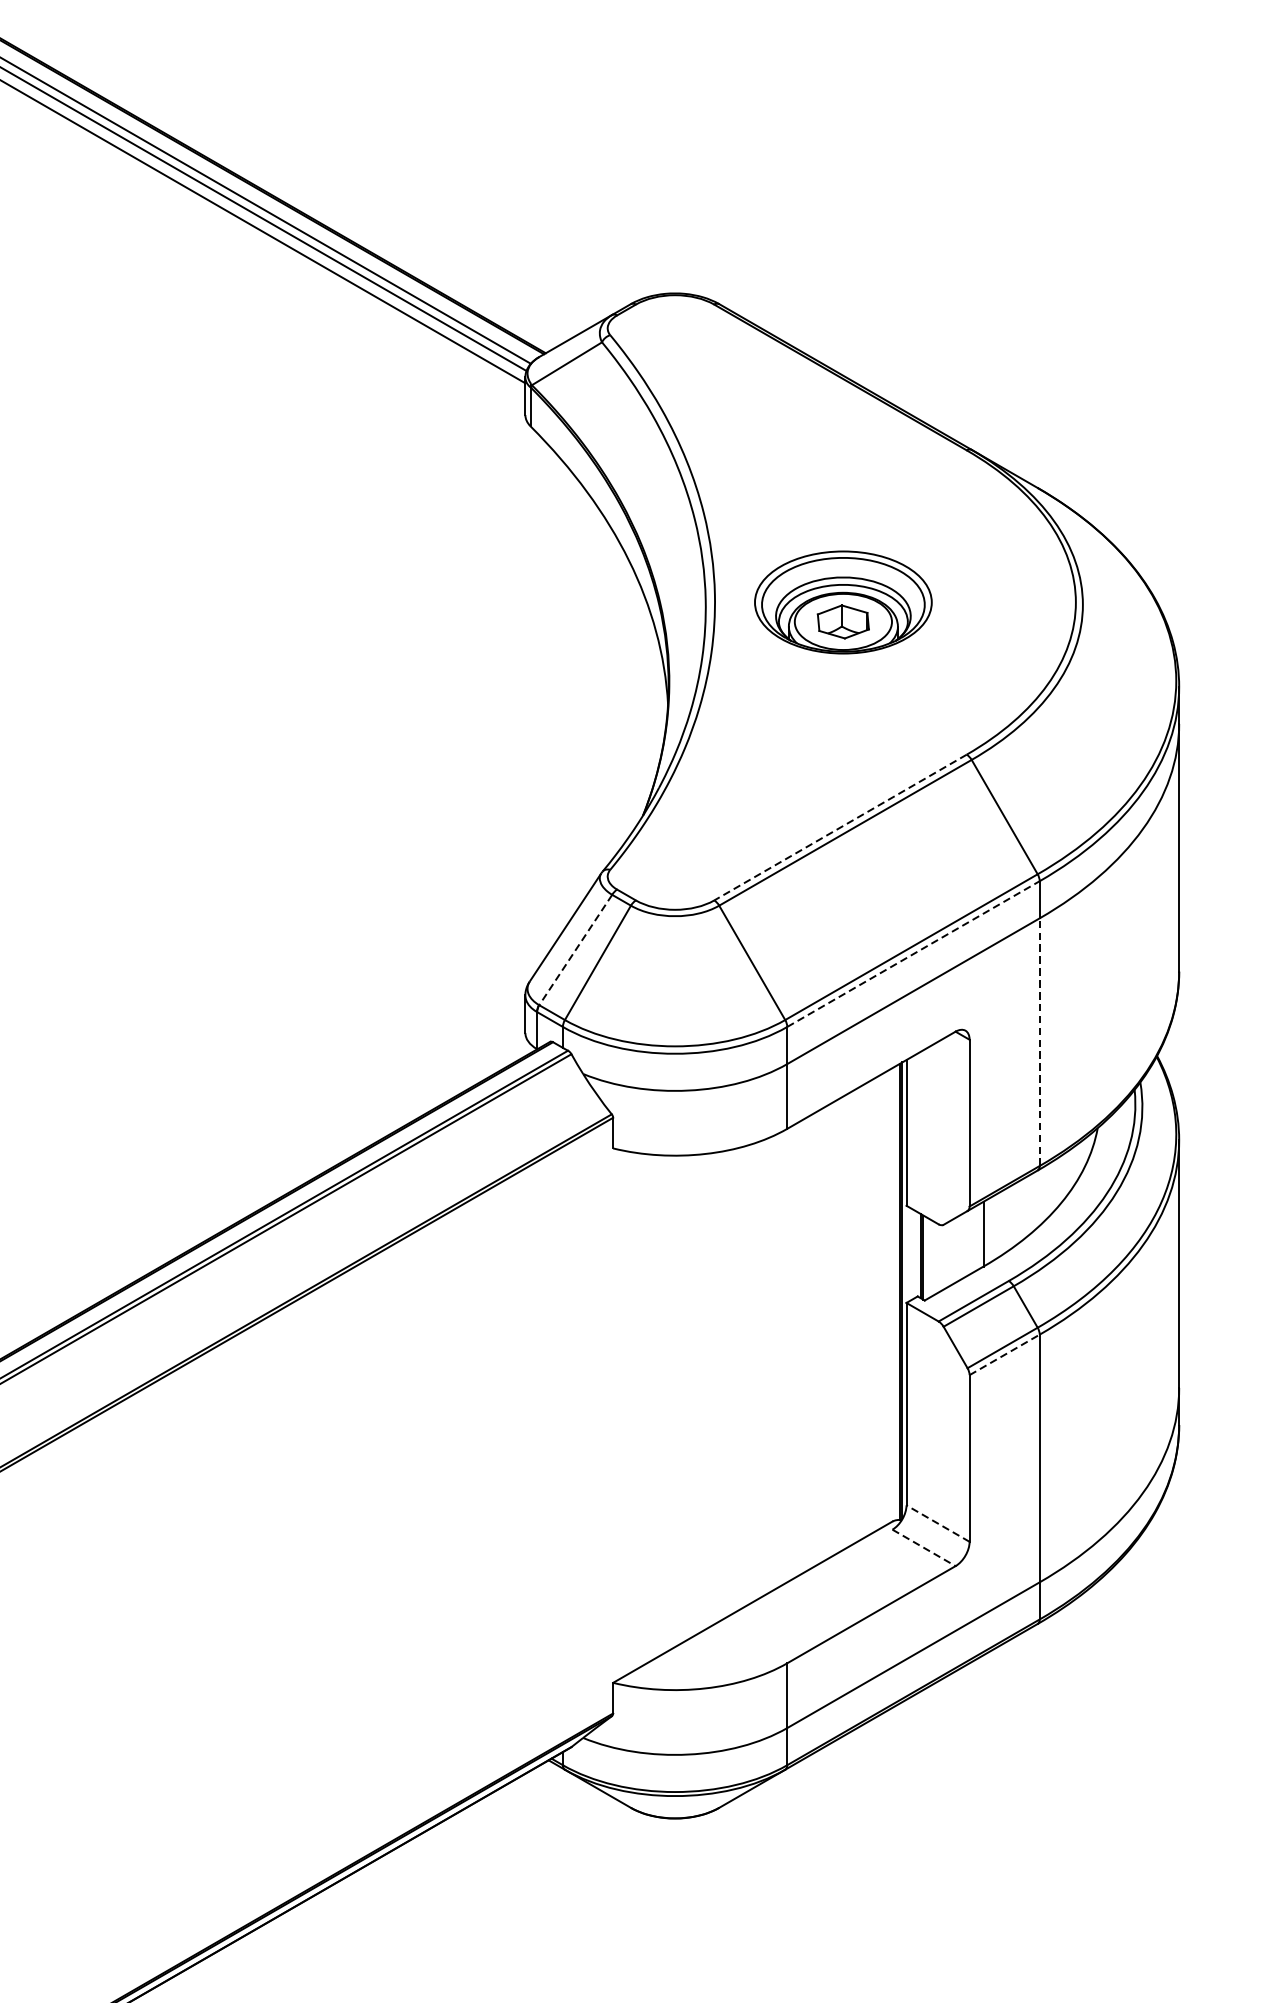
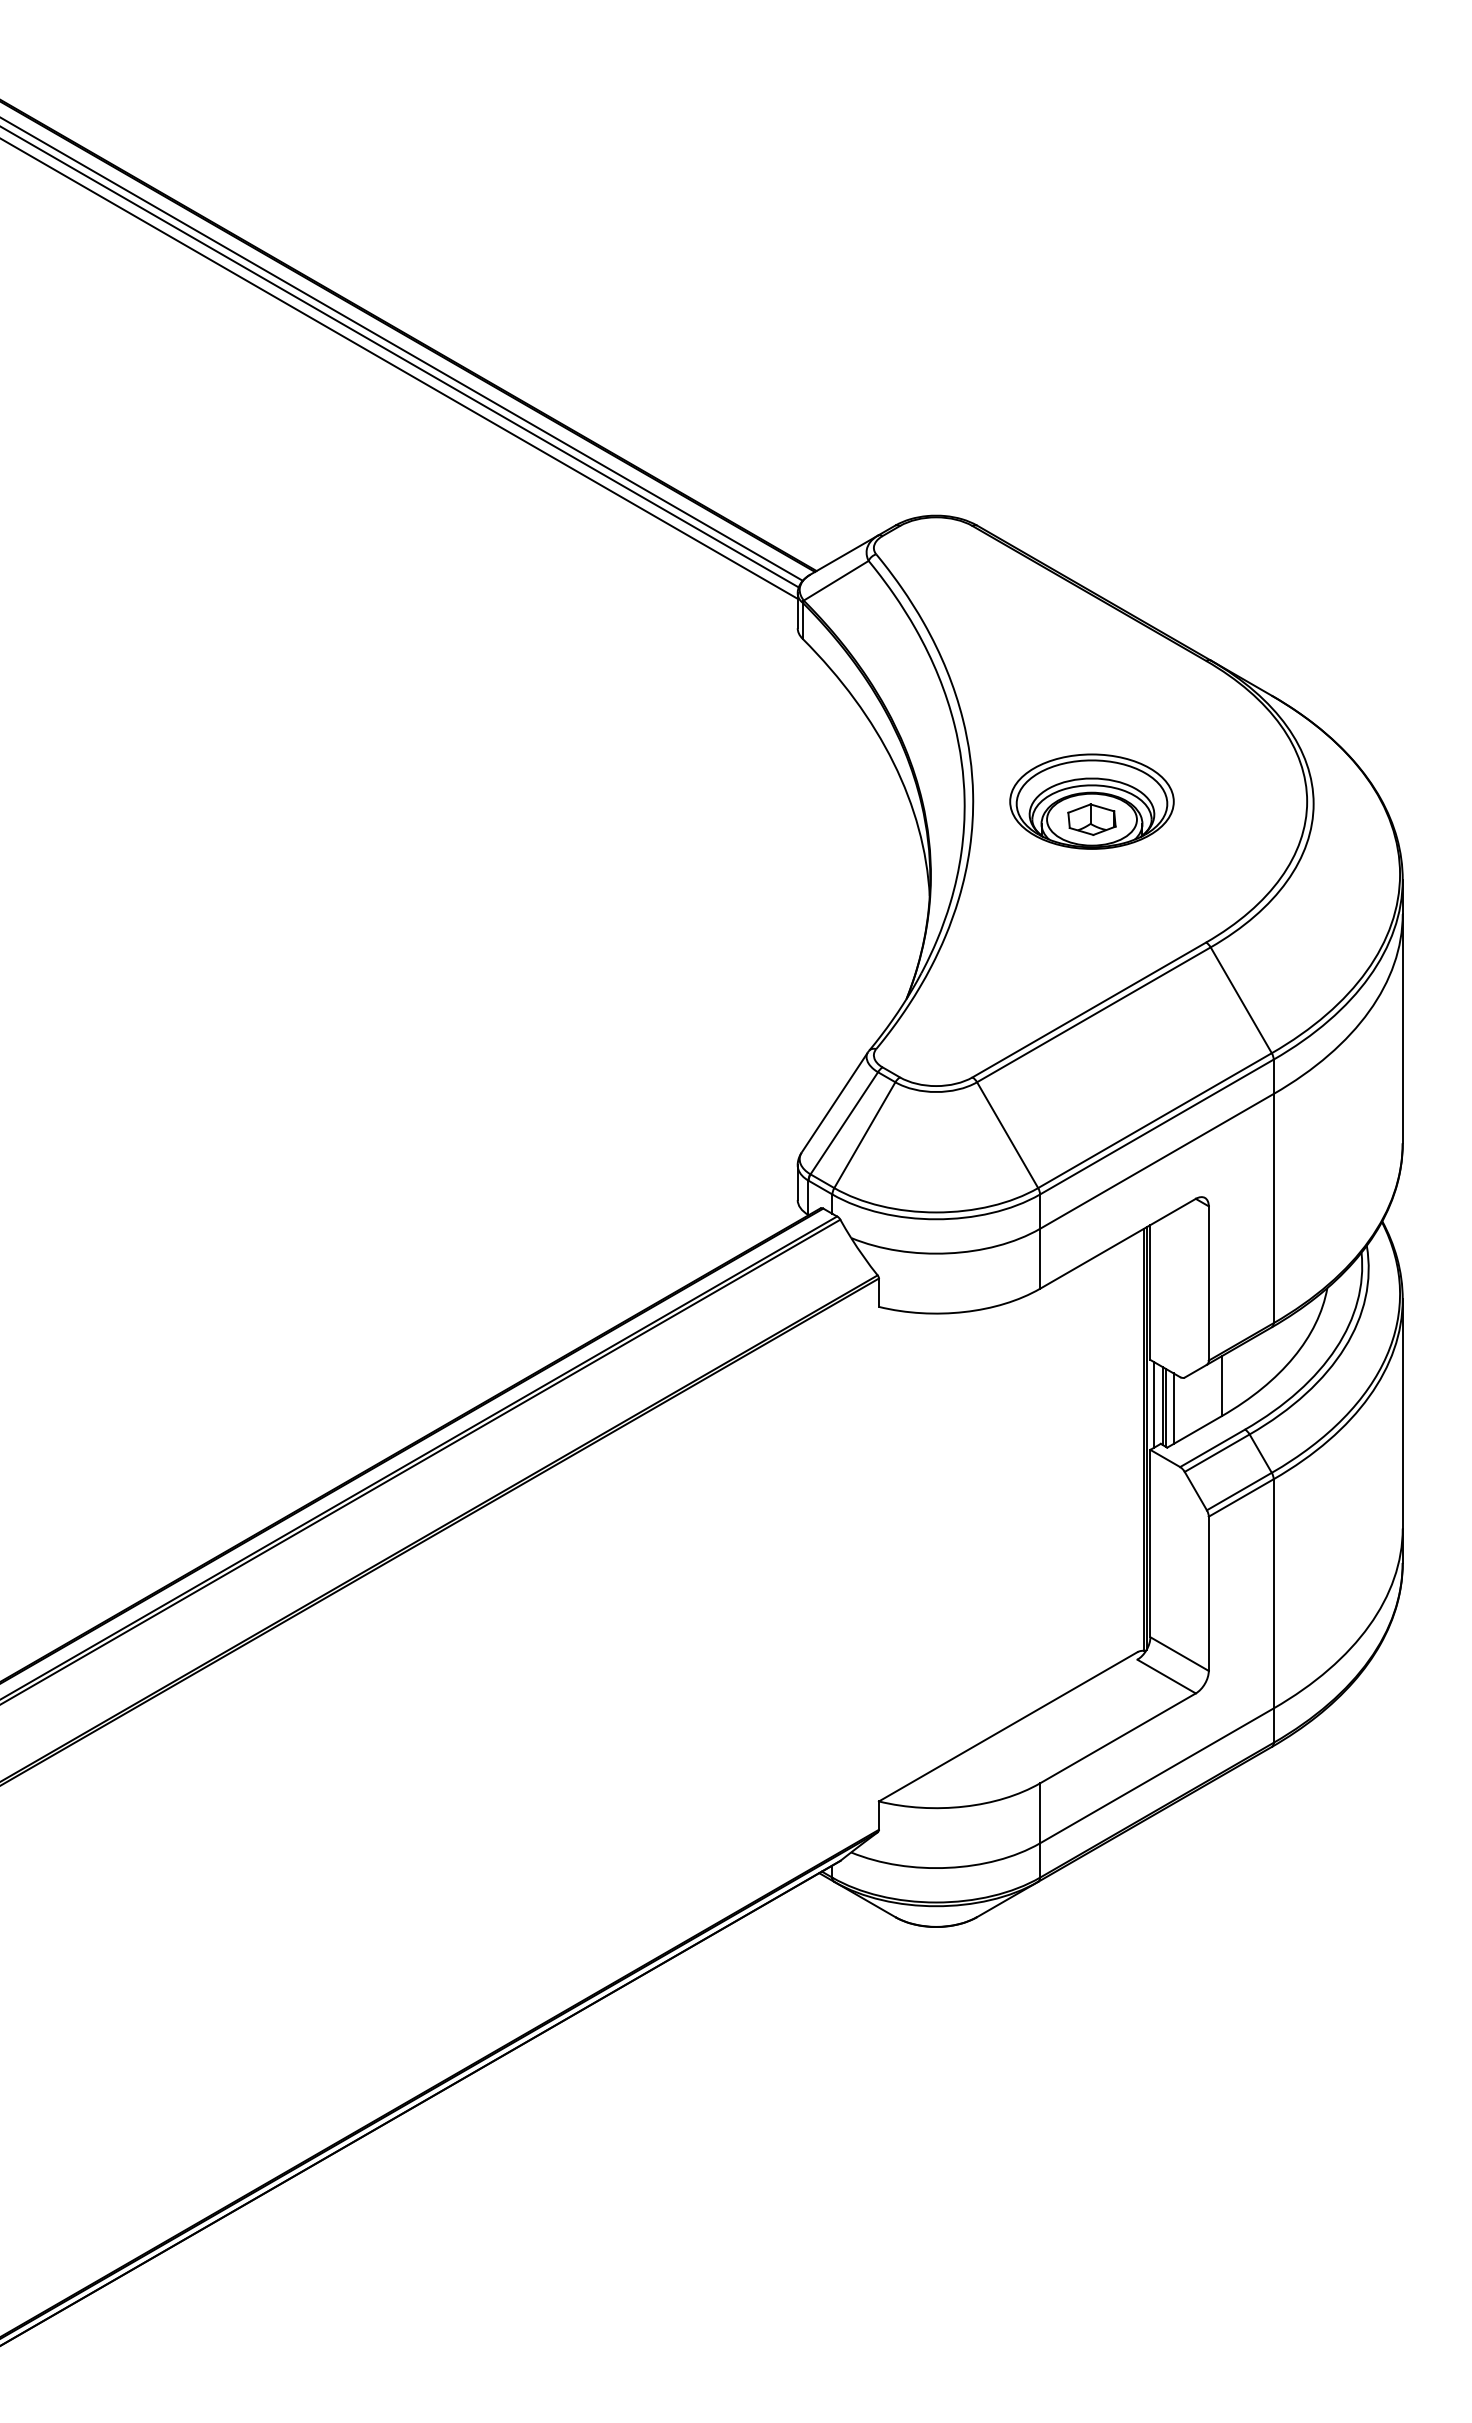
line: (840, 827) -> (1089, 1009), dashed -> solid
line: (575, 950) -> (844, 1123), dashed -> solid
line: (913, 954) -> (1156, 1127), dashed -> solid
line: (1039, 1042) -> (1273, 1208), dashed -> solid
line: (910, 1253) -> (1154, 1404), added
line: (931, 1258) -> (1173, 1408), added
line: (1004, 1354) -> (1241, 1497), dashed -> solid
line: (937, 1524) -> (1179, 1654), dashed -> solid
line: (923, 1547) -> (1166, 1676), dashed -> solid

